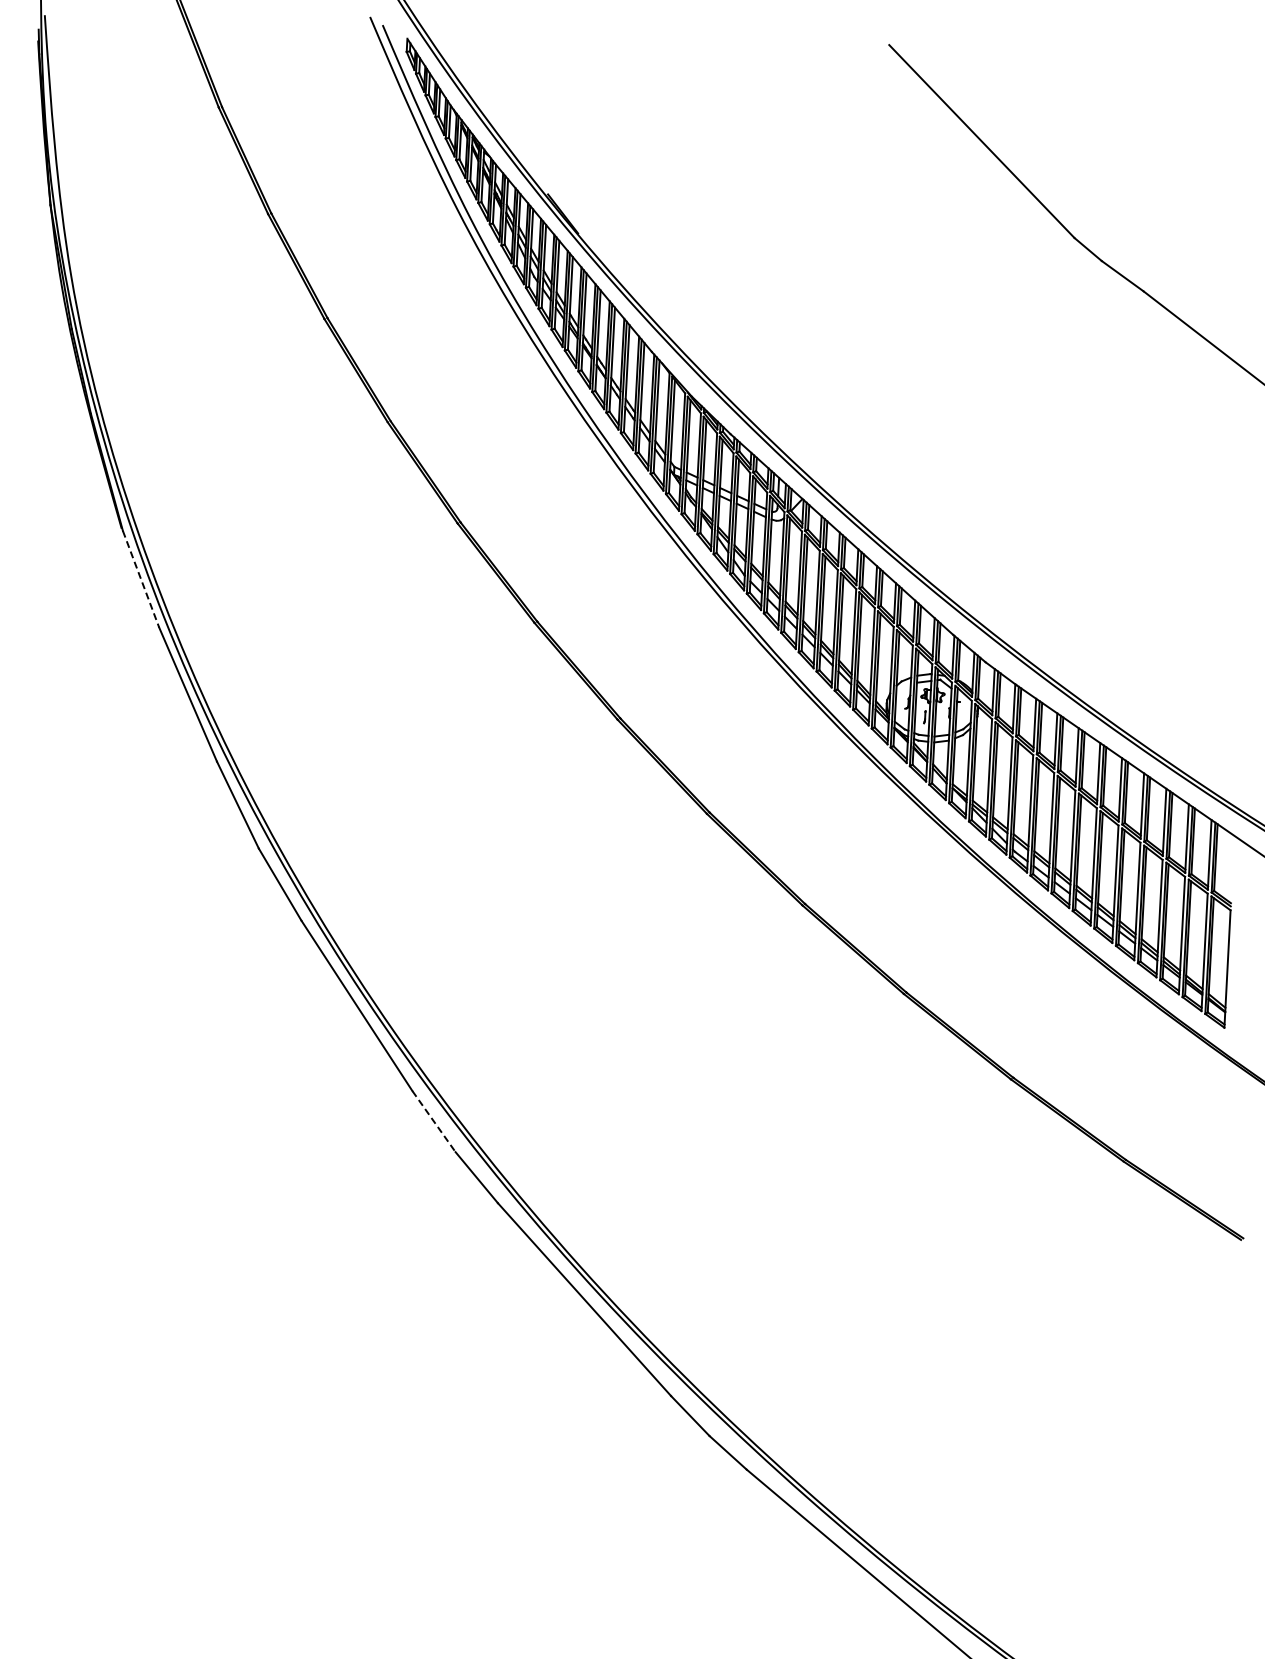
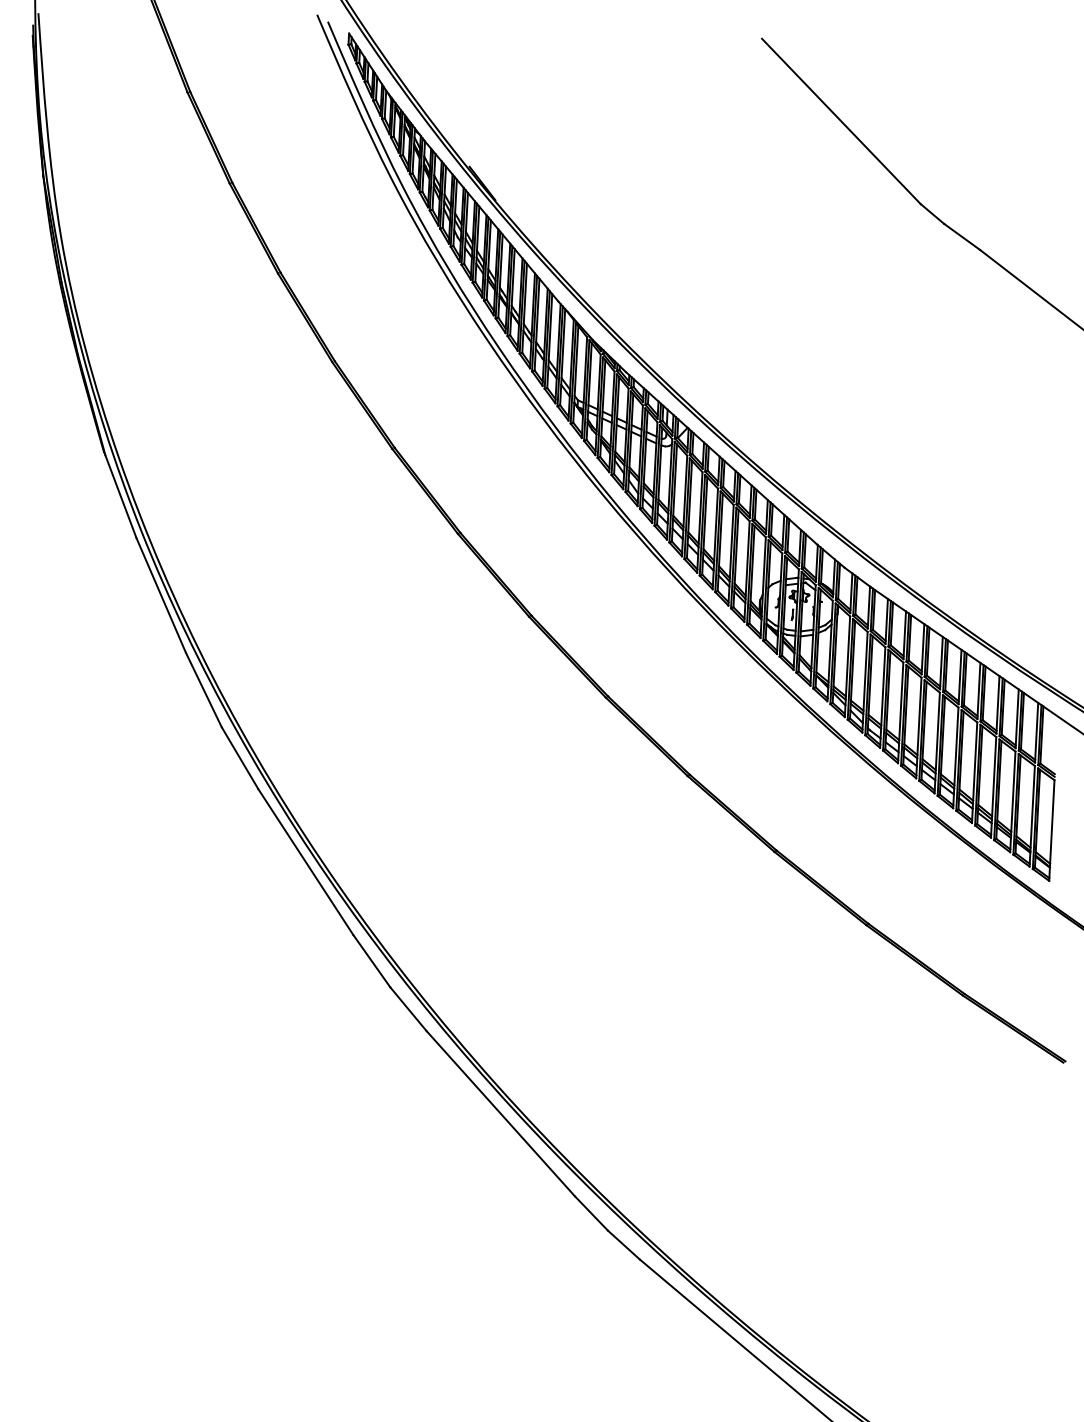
line: (141, 579) -> (121, 496), dashed -> solid
line: (434, 1122) -> (372, 962), dashed -> solid

